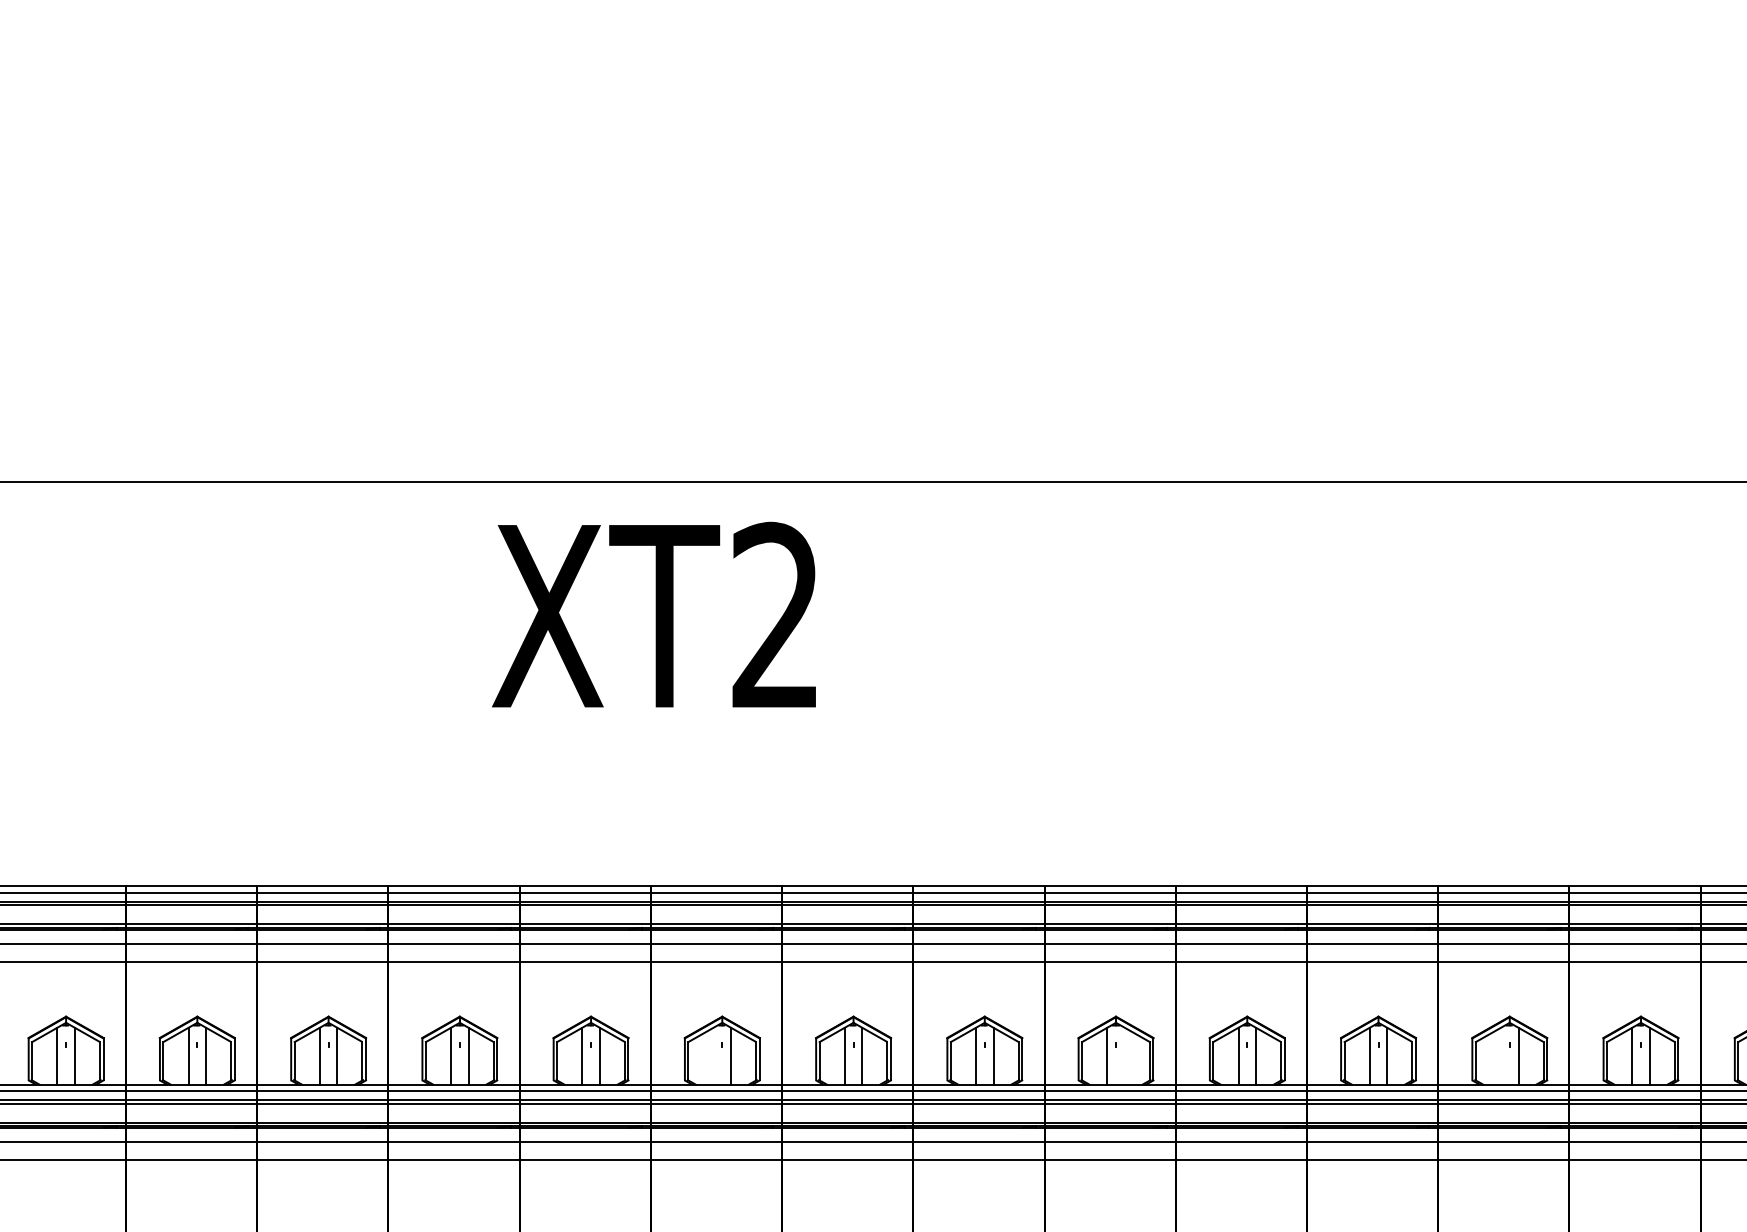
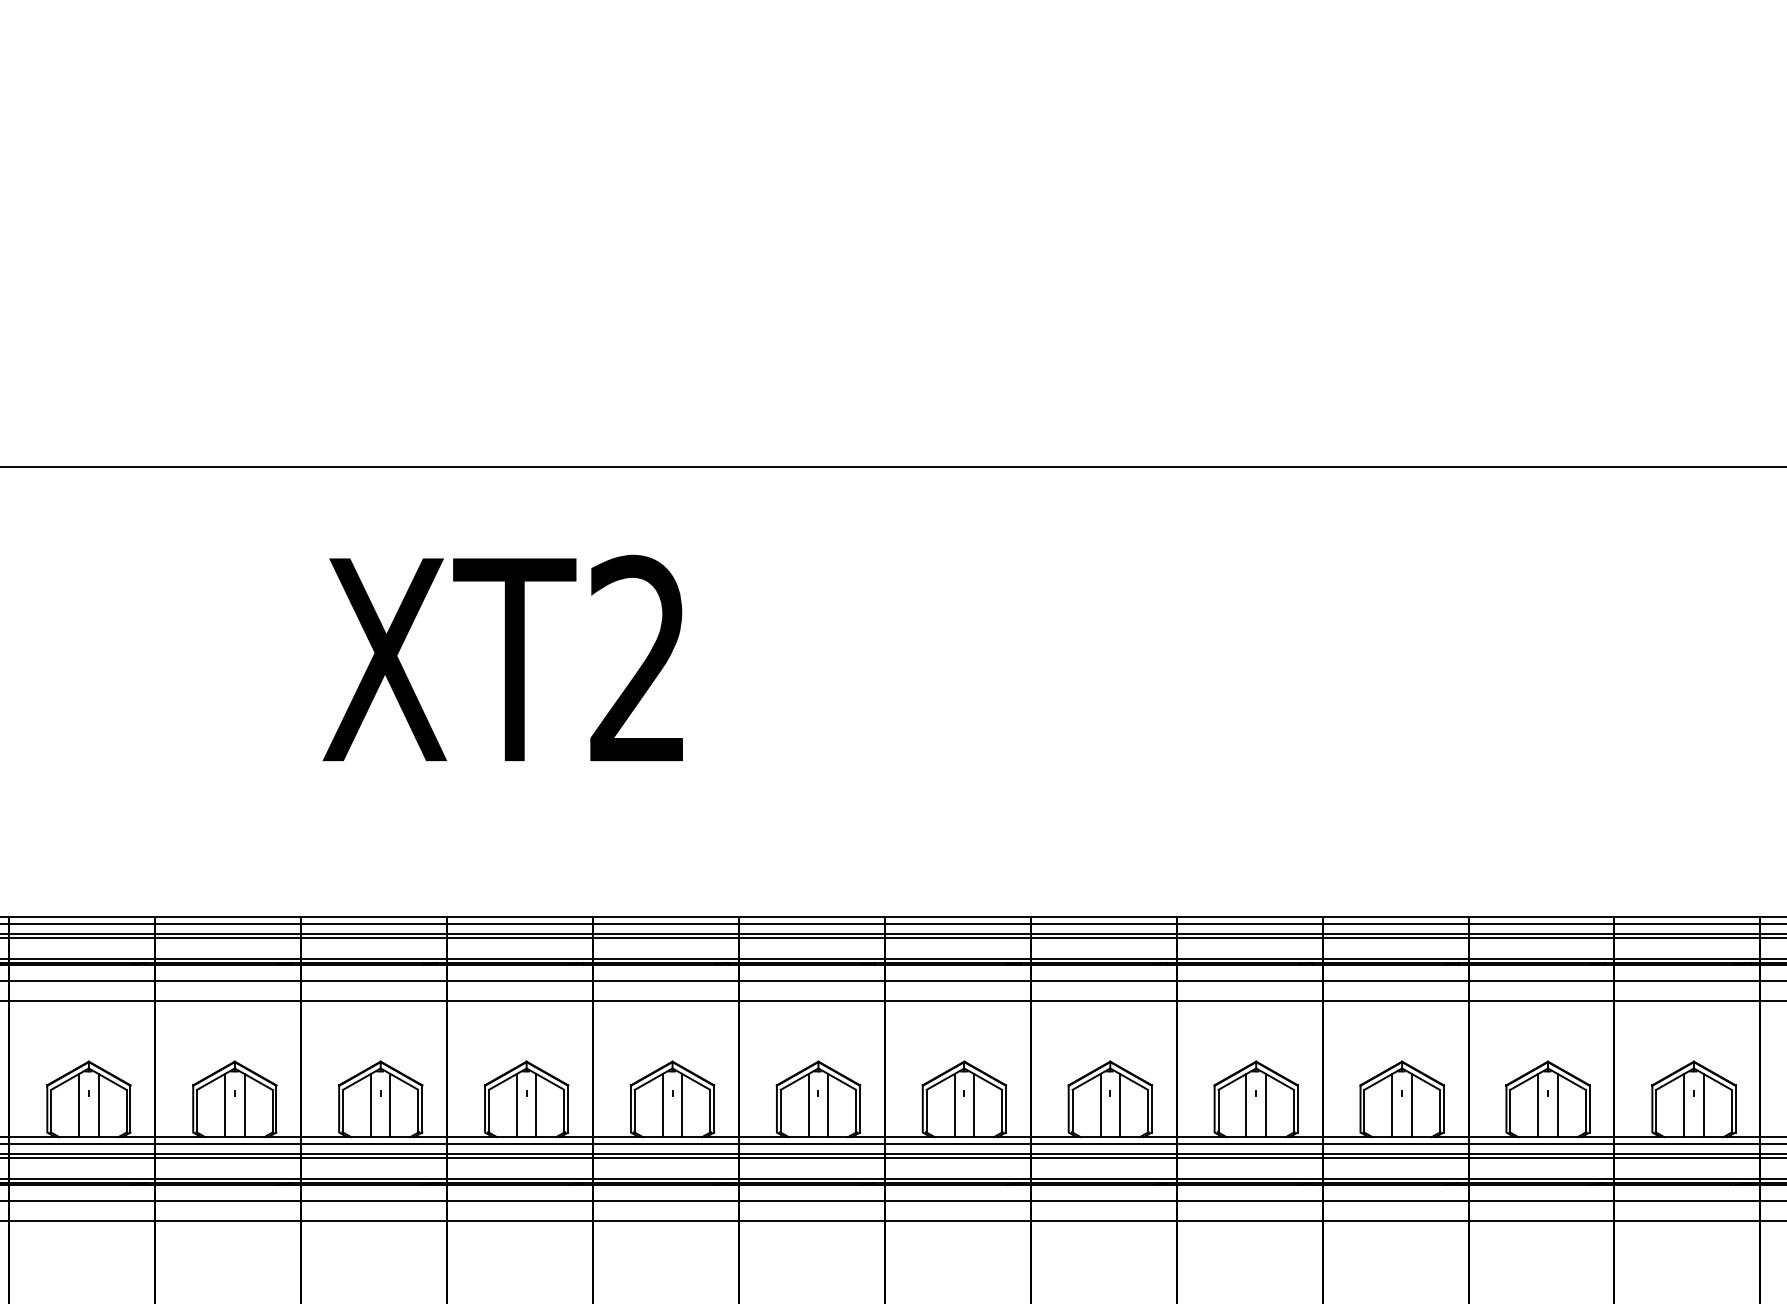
text: (653, 614) -> (502, 657), moved
line: (713, 1055) -> (516, 1104), added
line: (1124, 1055) -> (973, 1104), added
line: (1501, 1055) -> (1392, 1104), added

